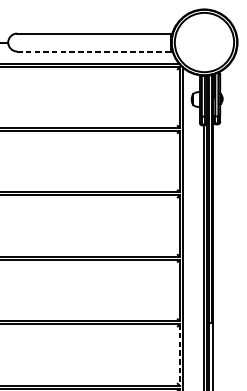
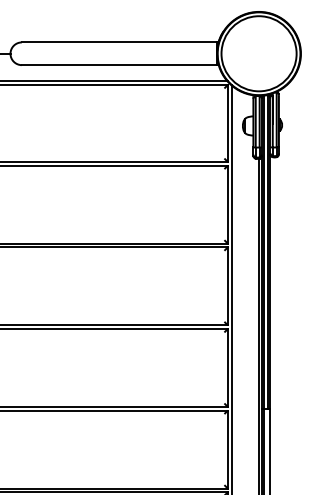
line: (94, 51) -> (119, 65), dashed -> solid
line: (179, 355) -> (227, 450), dashed -> solid

